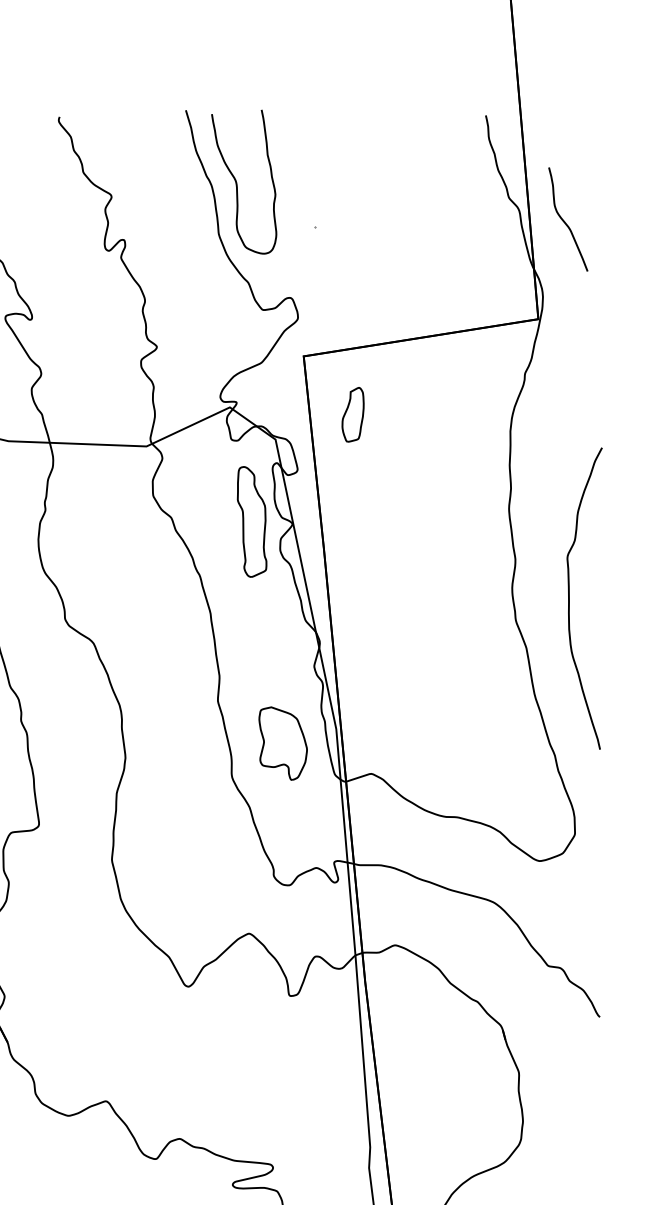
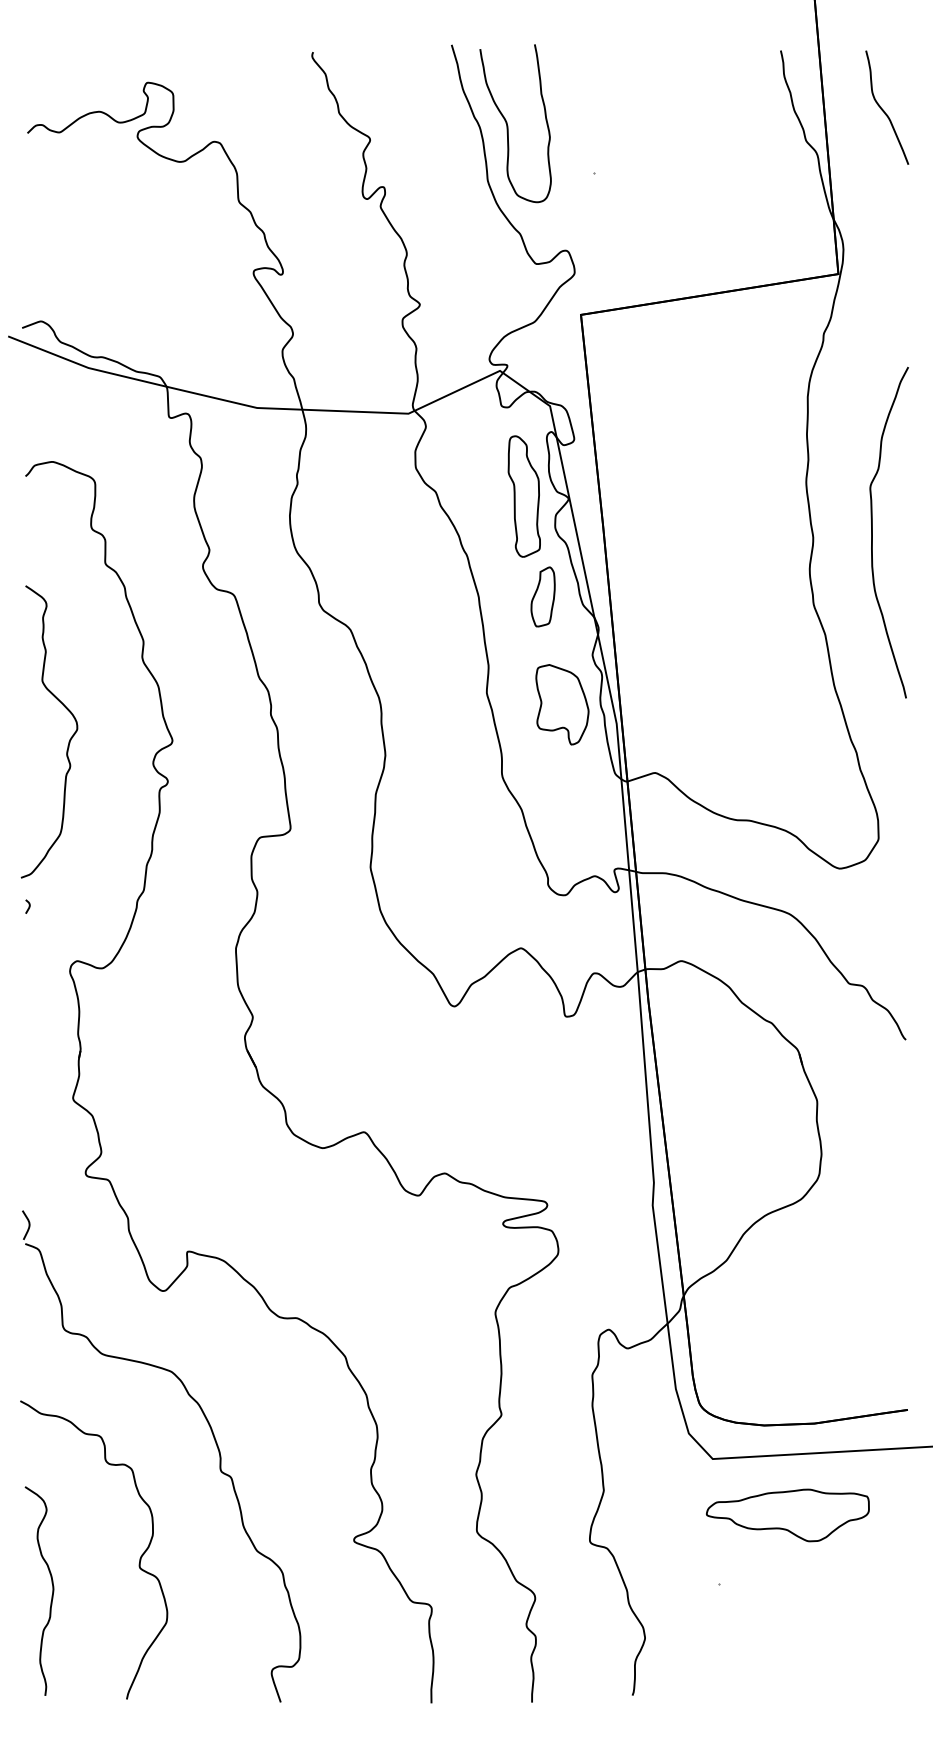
curve: (565, 222) -> (884, 110), moved
part: (352, 414) -> (542, 596), moved
curve: (569, 598) -> (872, 532), moved
part: (283, 743) -> (562, 704), moved

